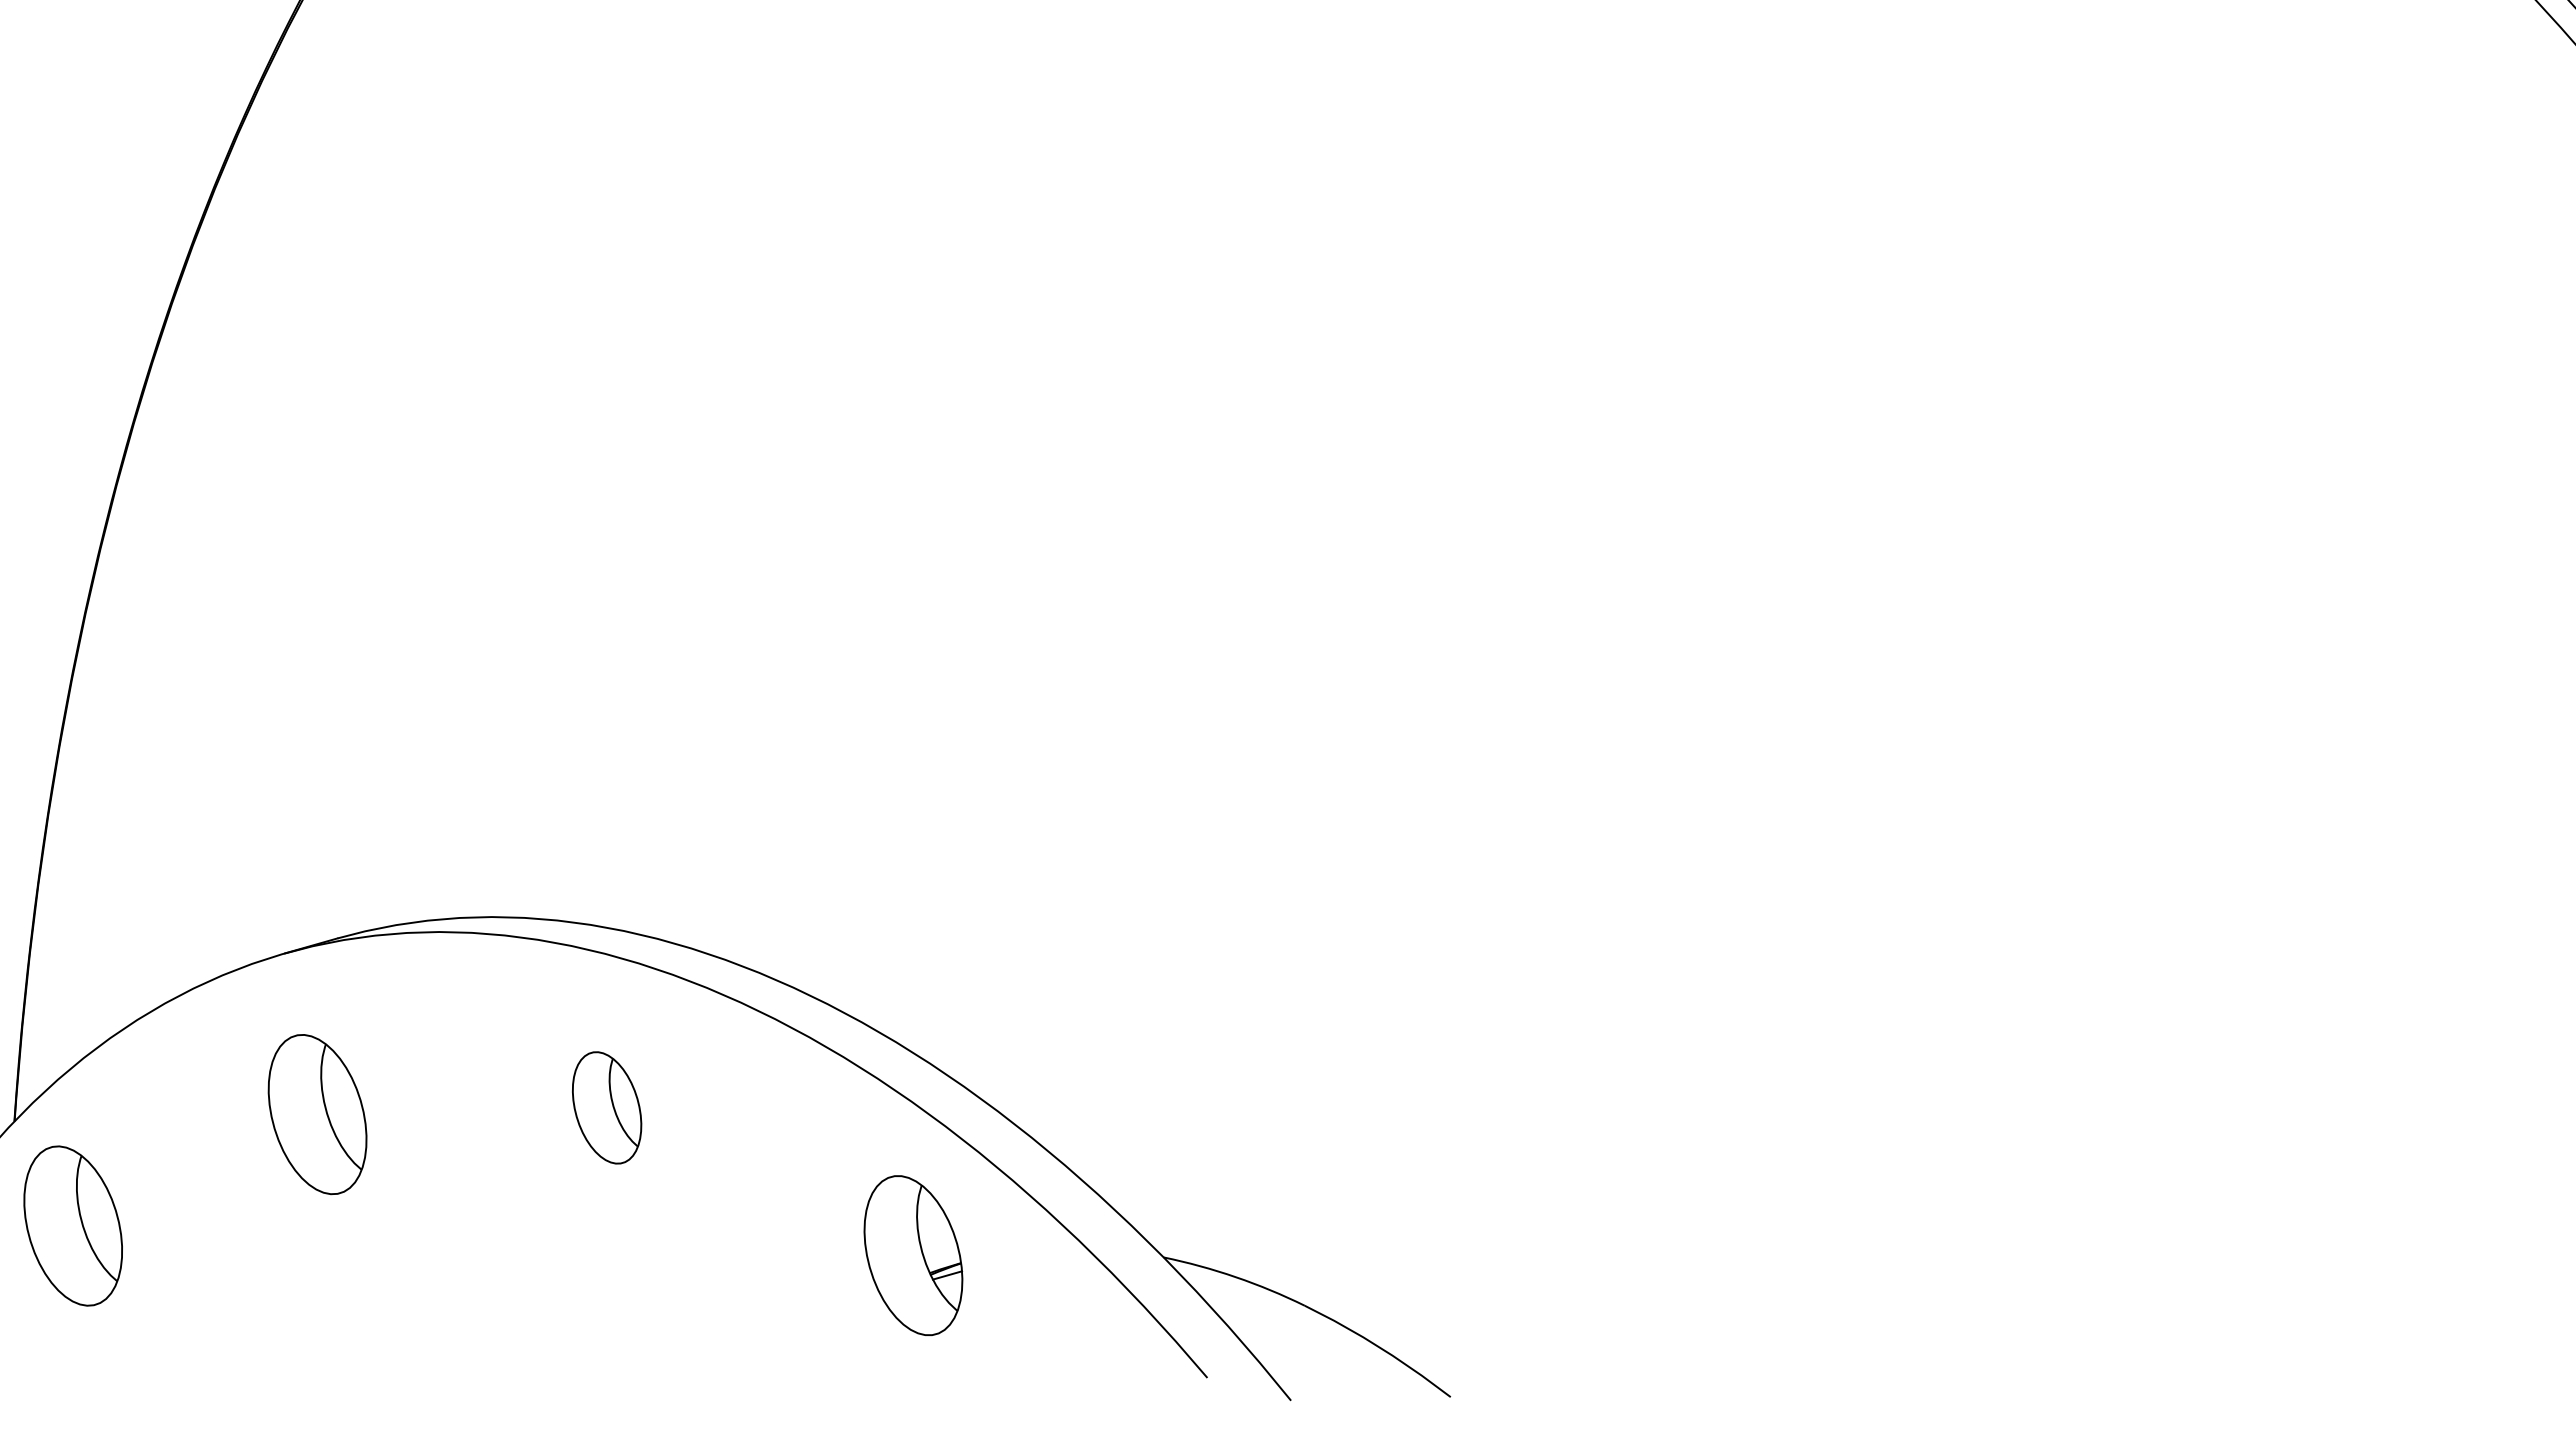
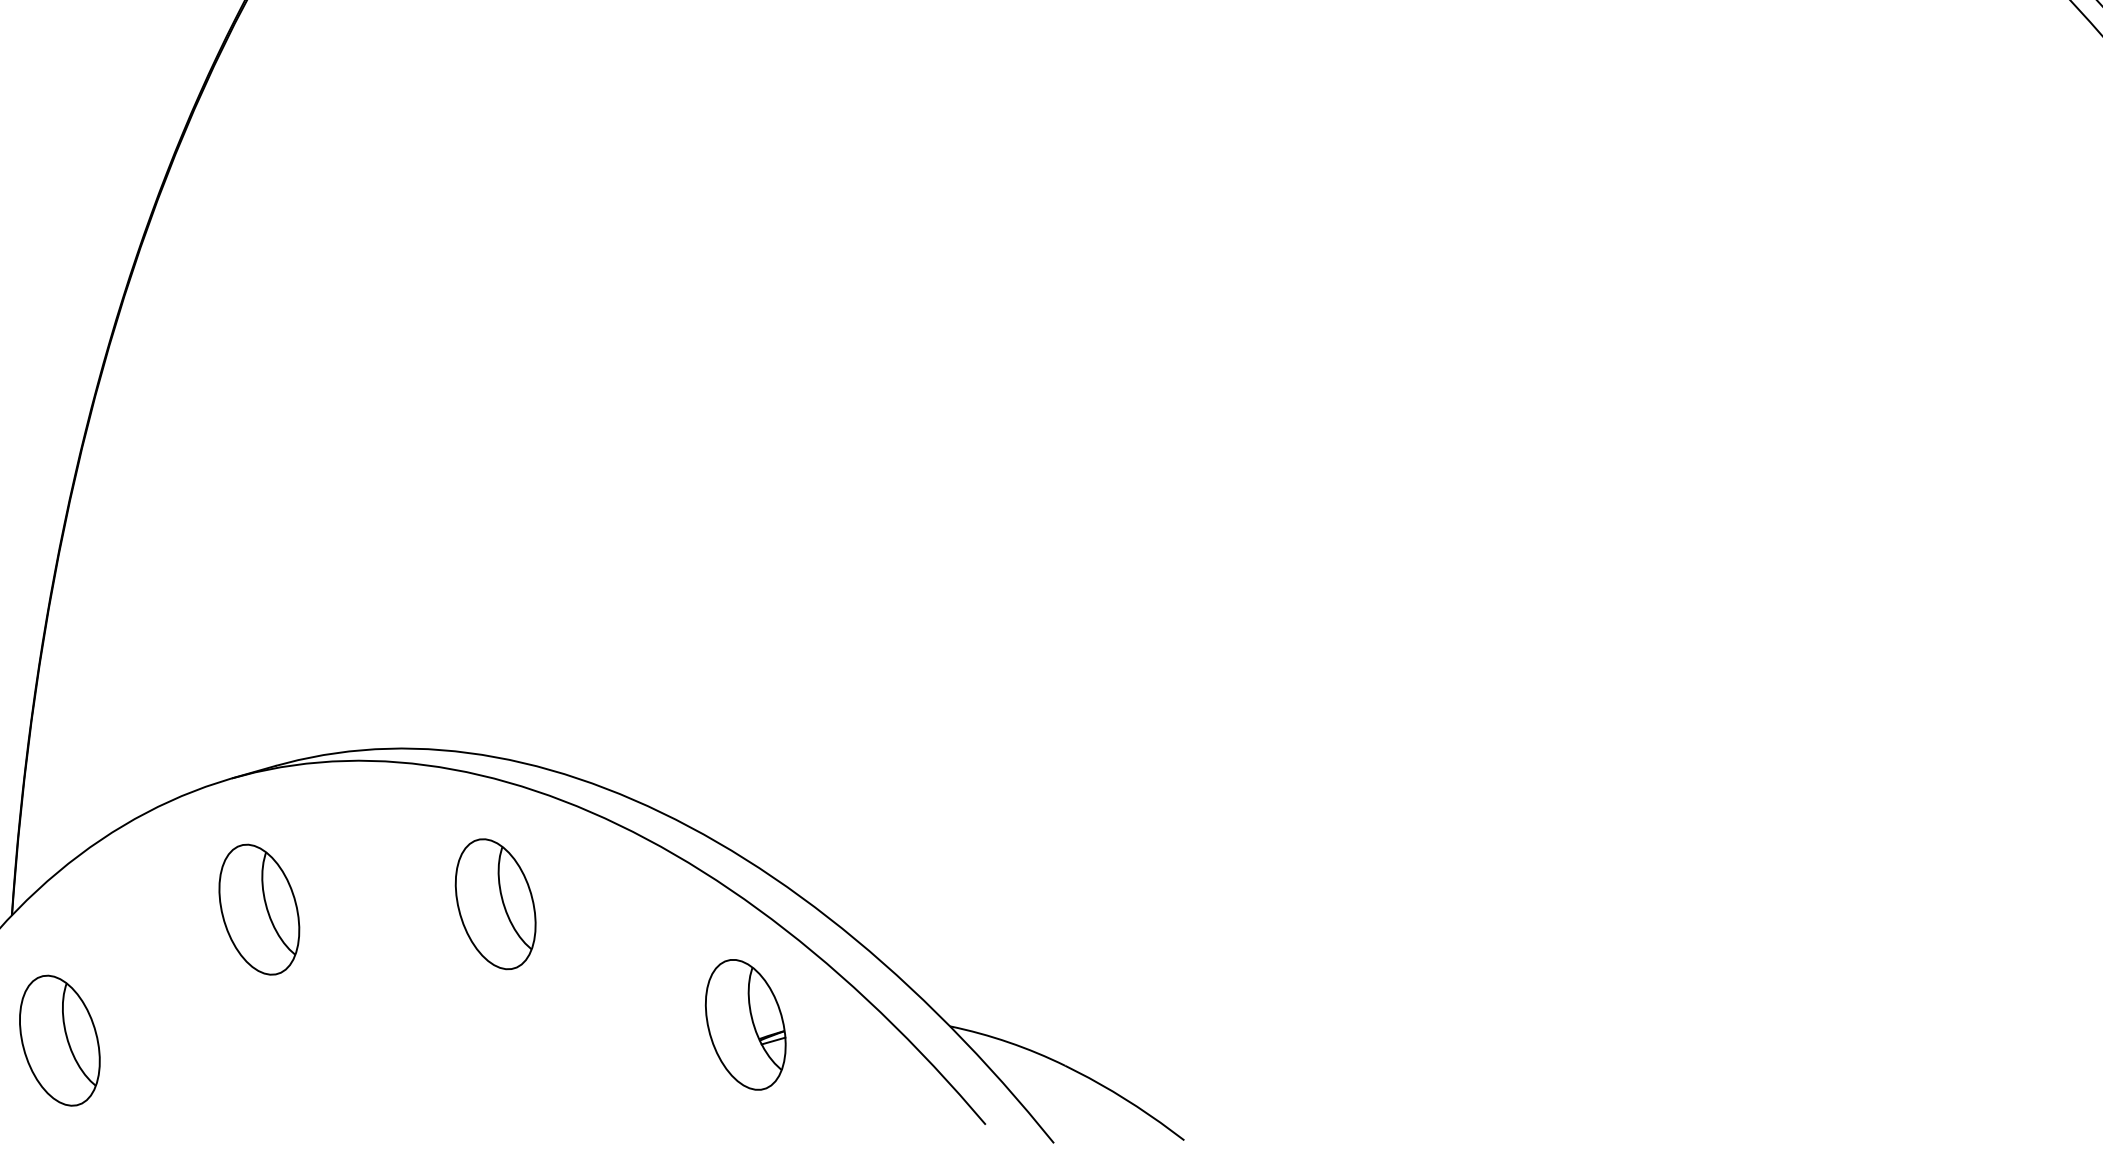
part: (606, 1107) -> (495, 903), size x1.43
part: (72, 1225) -> (59, 1040), moved

